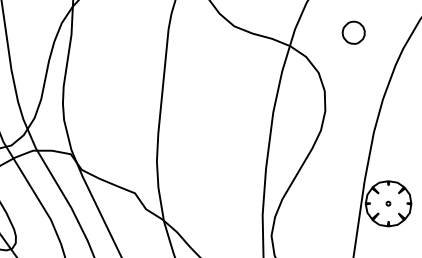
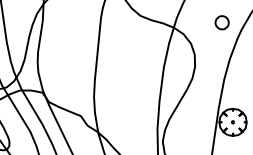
part: (352, 32) -> (221, 22), moved

